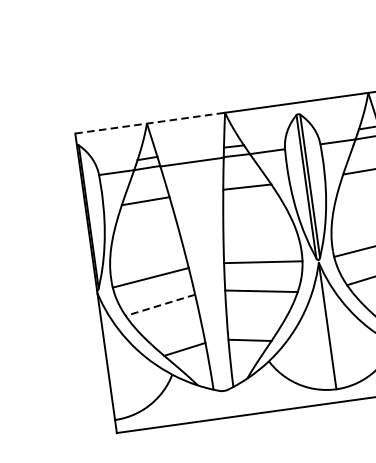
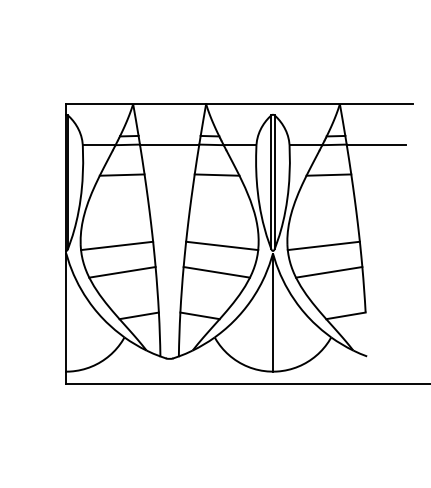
line: (150, 123) -> (136, 104), dashed -> solid
line: (160, 305) -> (122, 272), dashed -> solid

